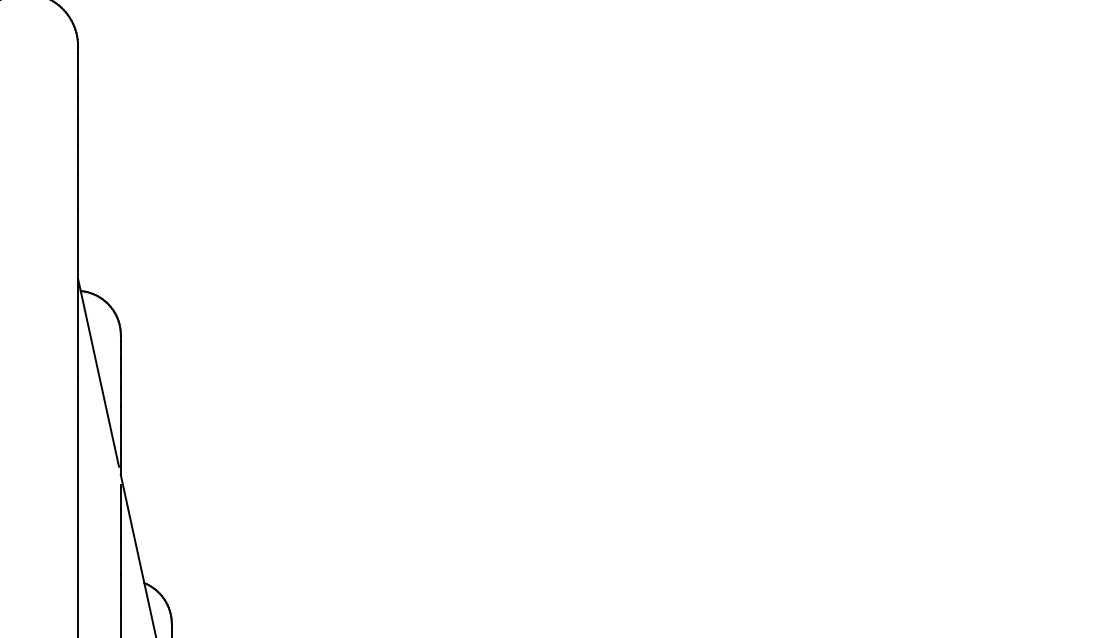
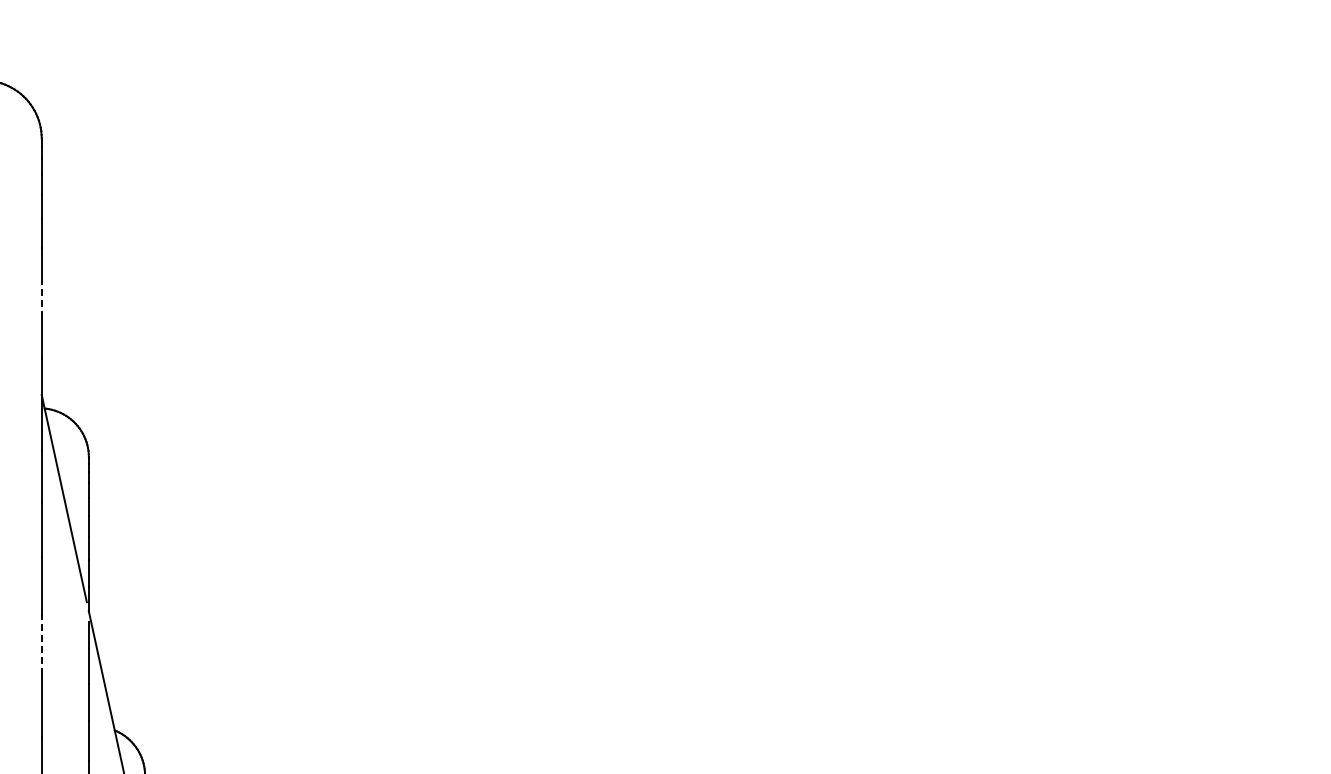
line: (77, 192) -> (41, 299), solid -> dashed
line: (77, 505) -> (41, 644), solid -> dashed

